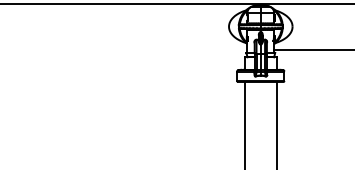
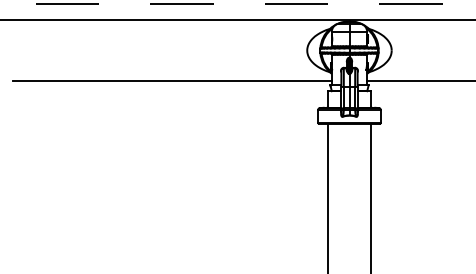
line: (127, 50) -> (172, 81), added

